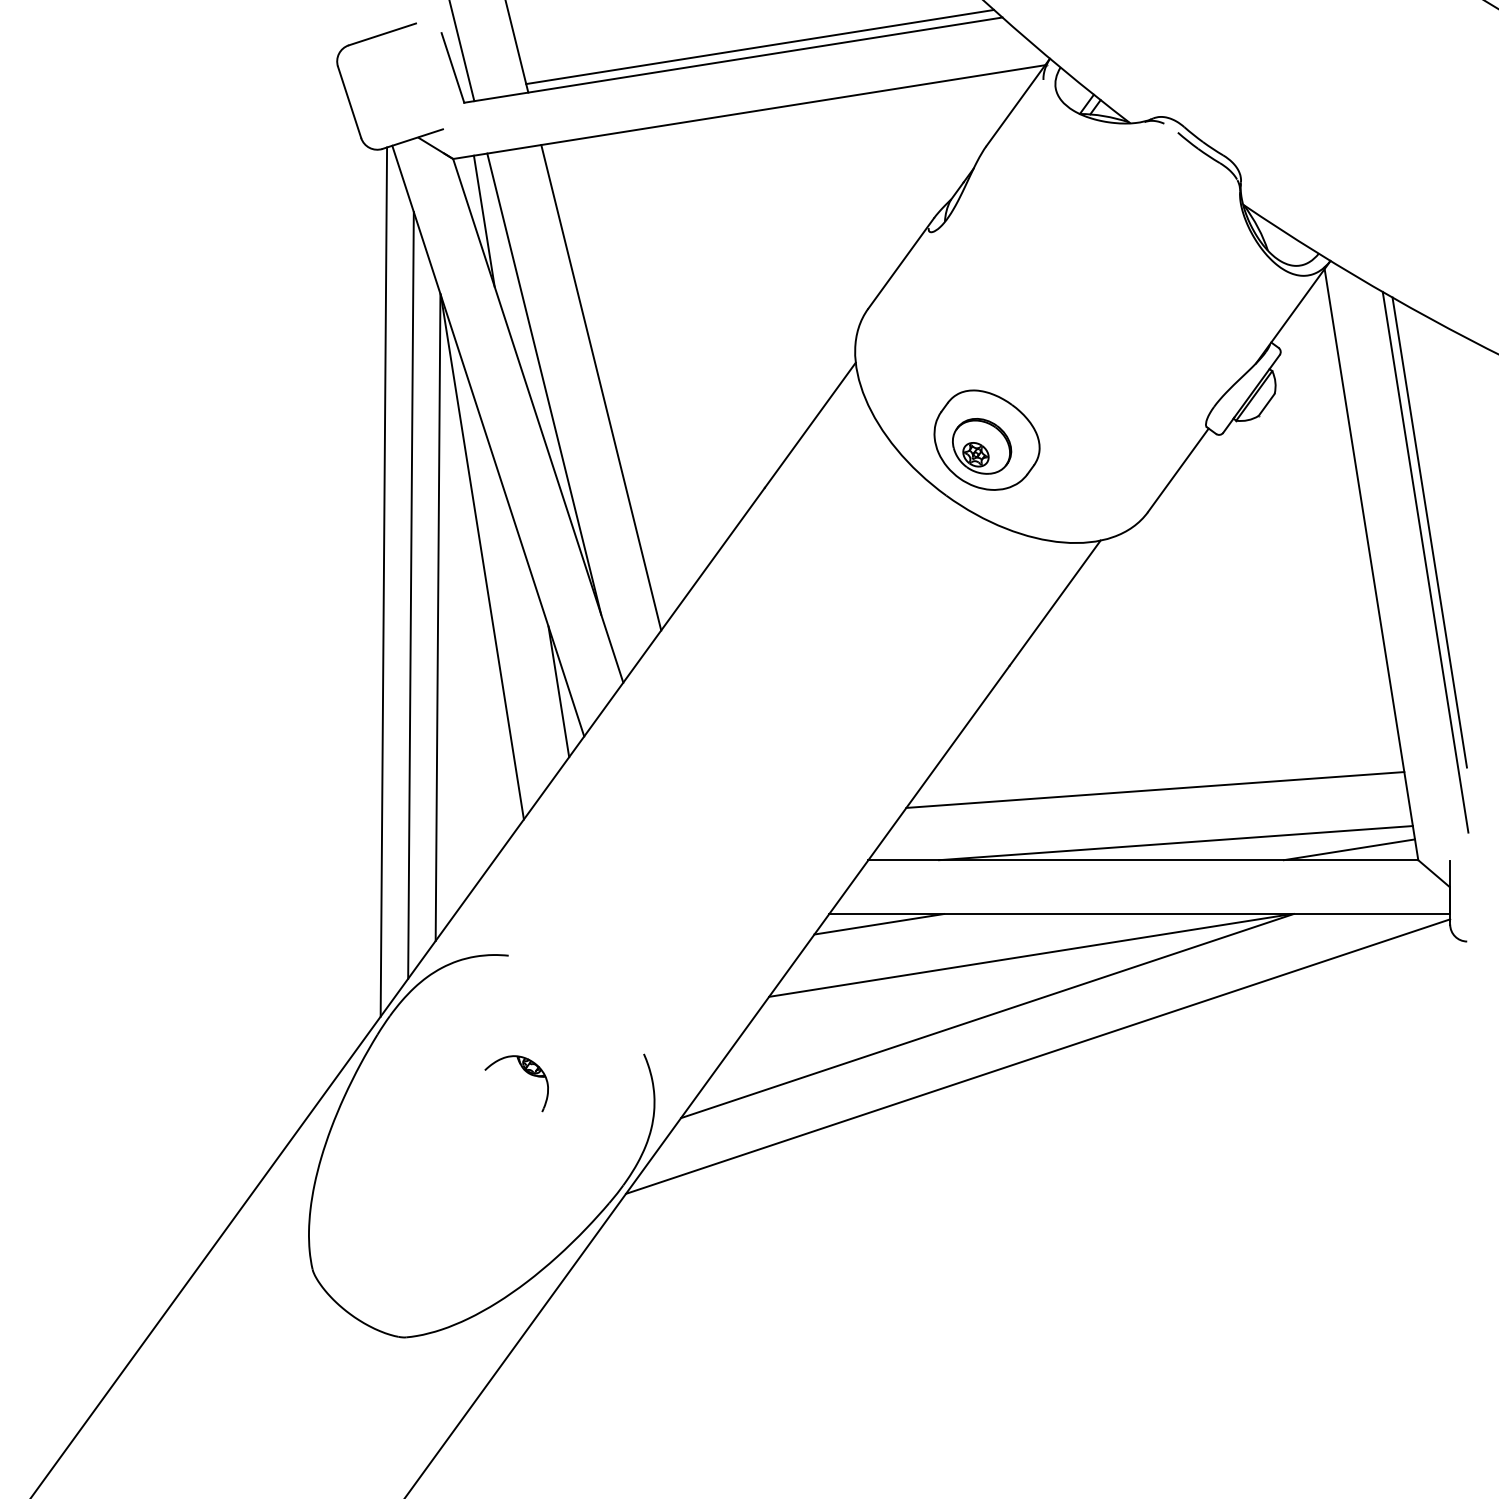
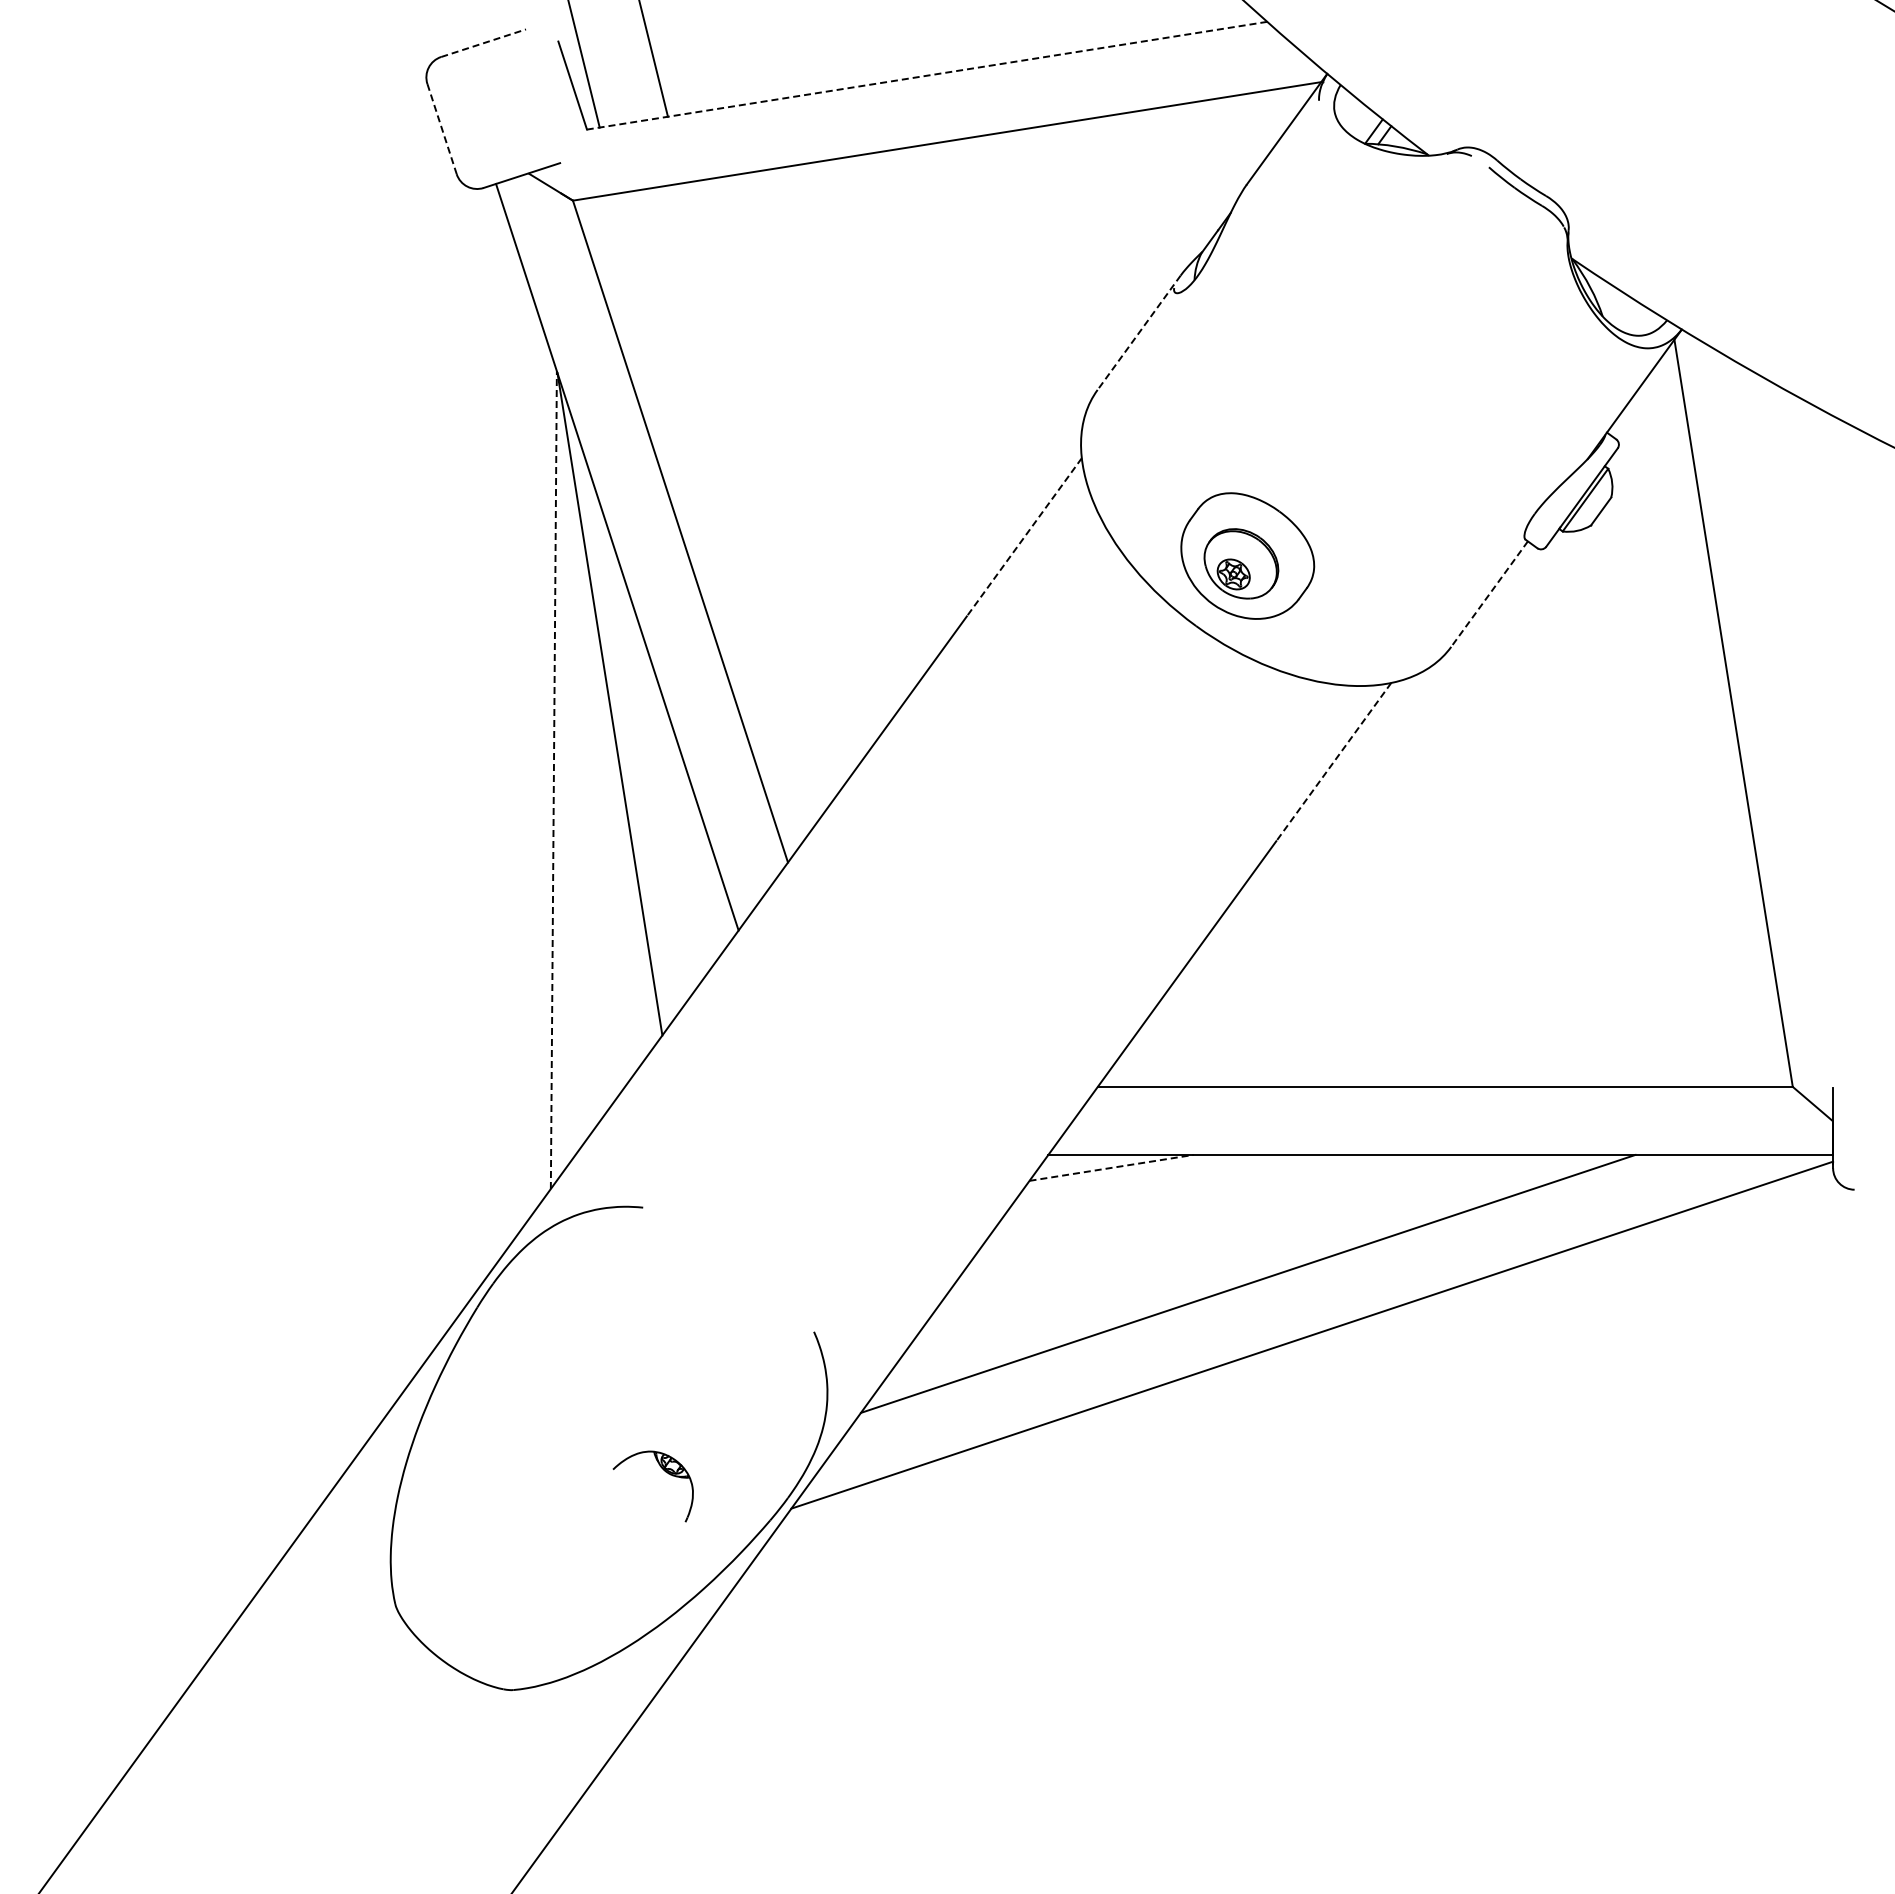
line: (382, 34) -> (483, 43), solid -> dashed
line: (759, 46) -> (960, 58), removed
line: (732, 59) -> (926, 75), solid -> dashed
line: (349, 102) -> (442, 129), solid -> dashed
line: (484, 221) -> (612, 279), removed
line: (901, 263) -> (1139, 332), solid -> dashed
line: (544, 383) -> (688, 484), removed
line: (600, 387) -> (759, 489), removed
line: (810, 425) -> (1024, 537), solid -> dashed
line: (1178, 470) -> (1489, 594), solid -> dashed
line: (1429, 532) -> (1807, 672), removed
line: (1425, 562) -> (1801, 710), removed
line: (383, 582) -> (485, 735), removed
line: (410, 594) -> (519, 751), removed
line: (1054, 603) -> (1333, 762), solid -> dashed
line: (437, 617) -> (553, 780), solid -> dashed
line: (558, 691) -> (706, 873), removed
line: (1155, 789) -> (1460, 997), removed
line: (1175, 842) -> (1486, 1064), removed
line: (1349, 849) -> (1705, 1073), removed
line: (880, 923) -> (1112, 1167), solid -> dashed
line: (1030, 954) -> (1302, 1206), removed
part: (526, 1072) -> (665, 1472), moved

